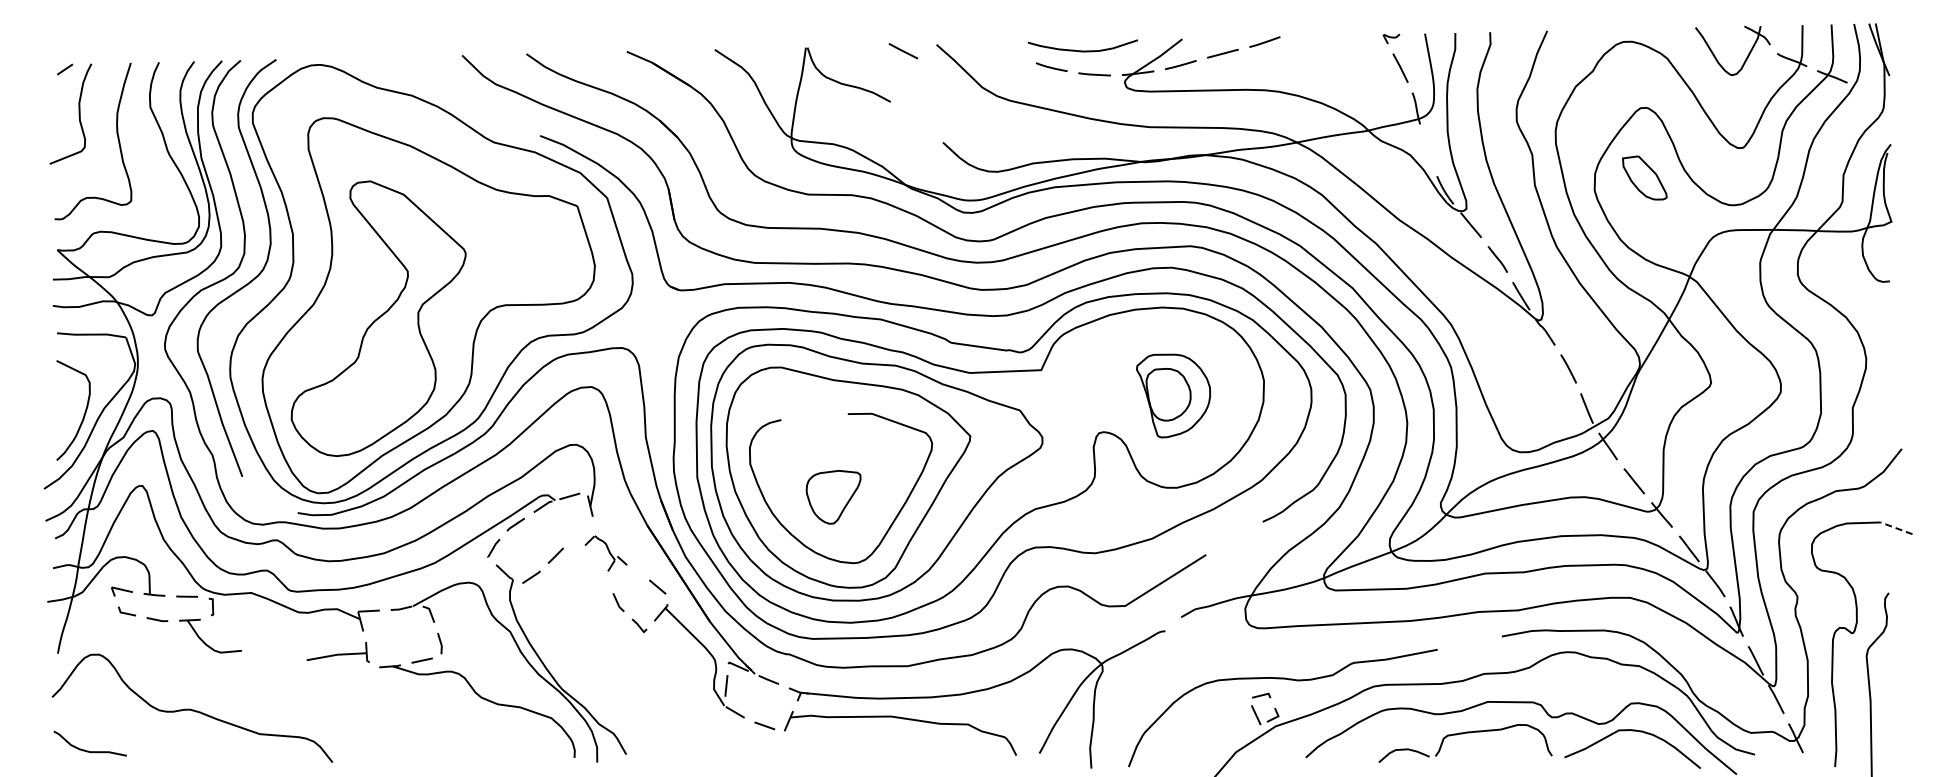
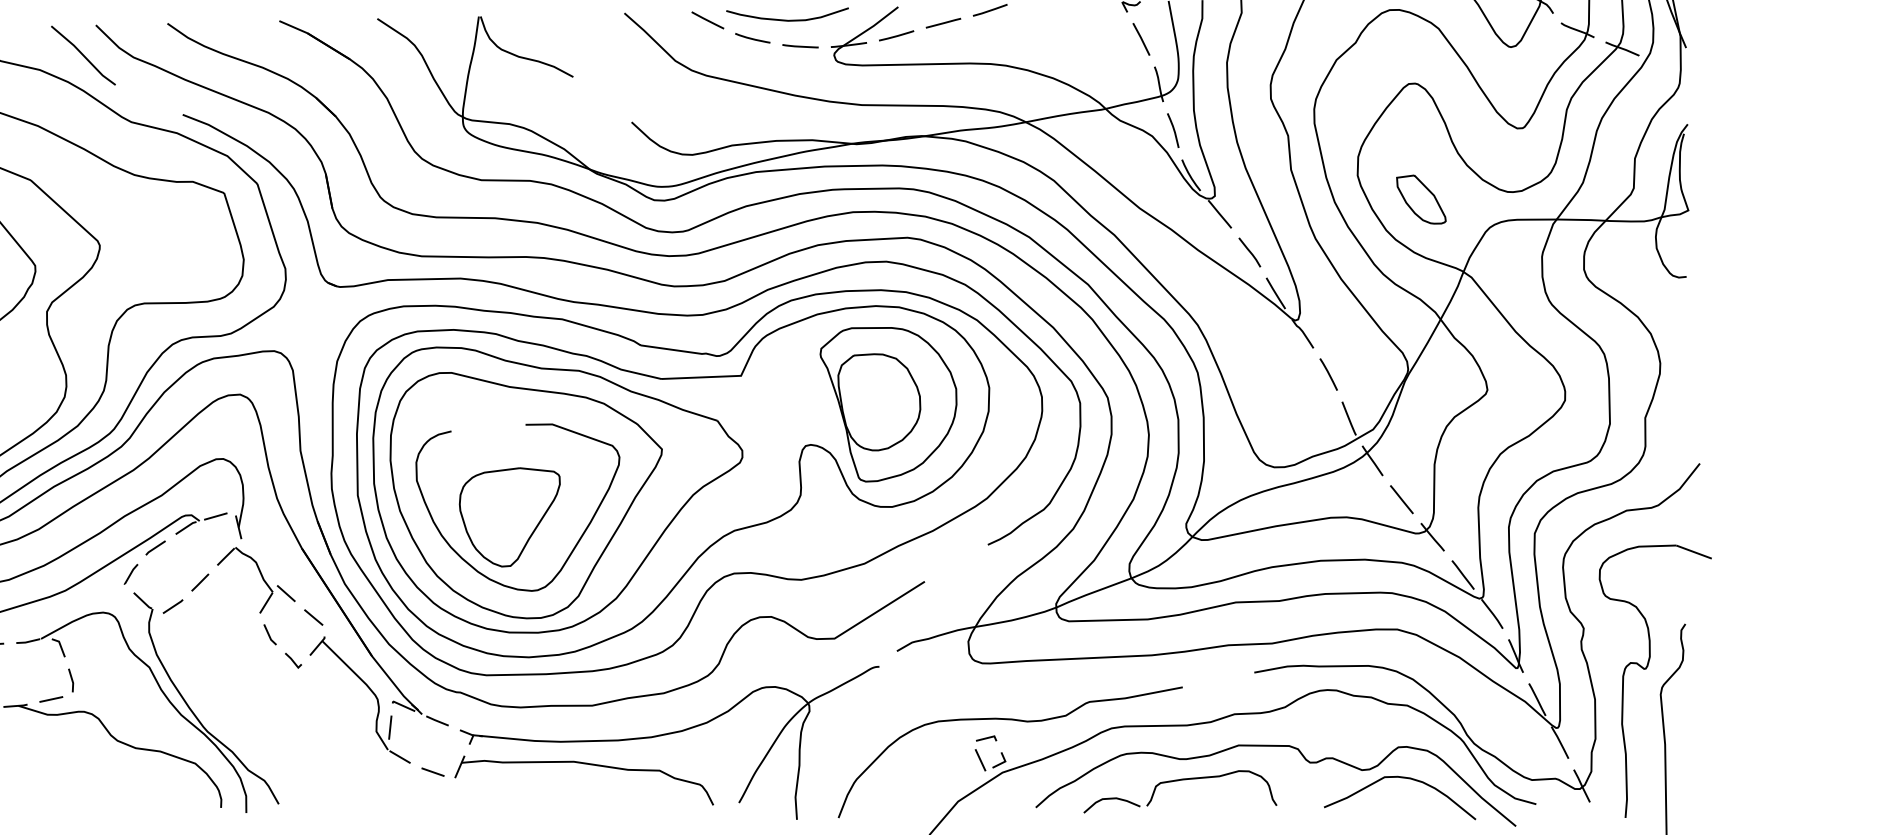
line: (903, 51) -> (707, 20), moved
line: (451, 82) -> (83, 55), added
curve: (1428, 148) -> (1172, 128), added
part: (1644, 177) -> (1421, 199), moved
part: (1173, 395) -> (888, 404), size x1.67
part: (833, 497) -> (509, 517), size x1.67
line: (1896, 528) -> (1693, 552), dashed -> solid
part: (605, 553) -> (255, 580), size x1.67
part: (1462, 734) -> (1176, 781), moved

